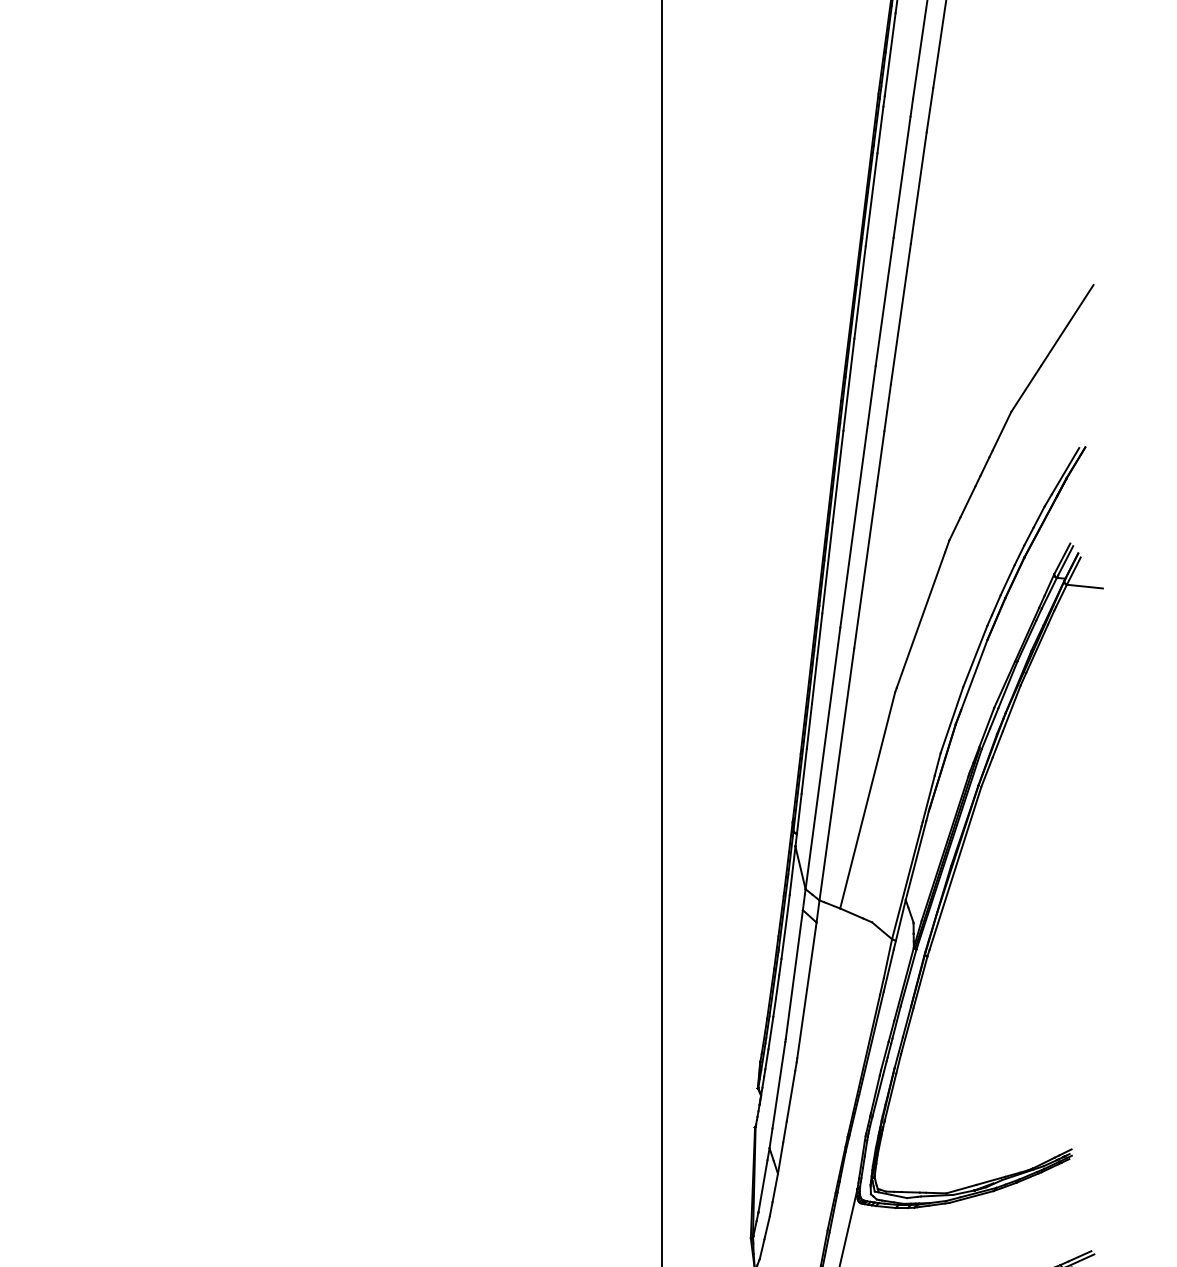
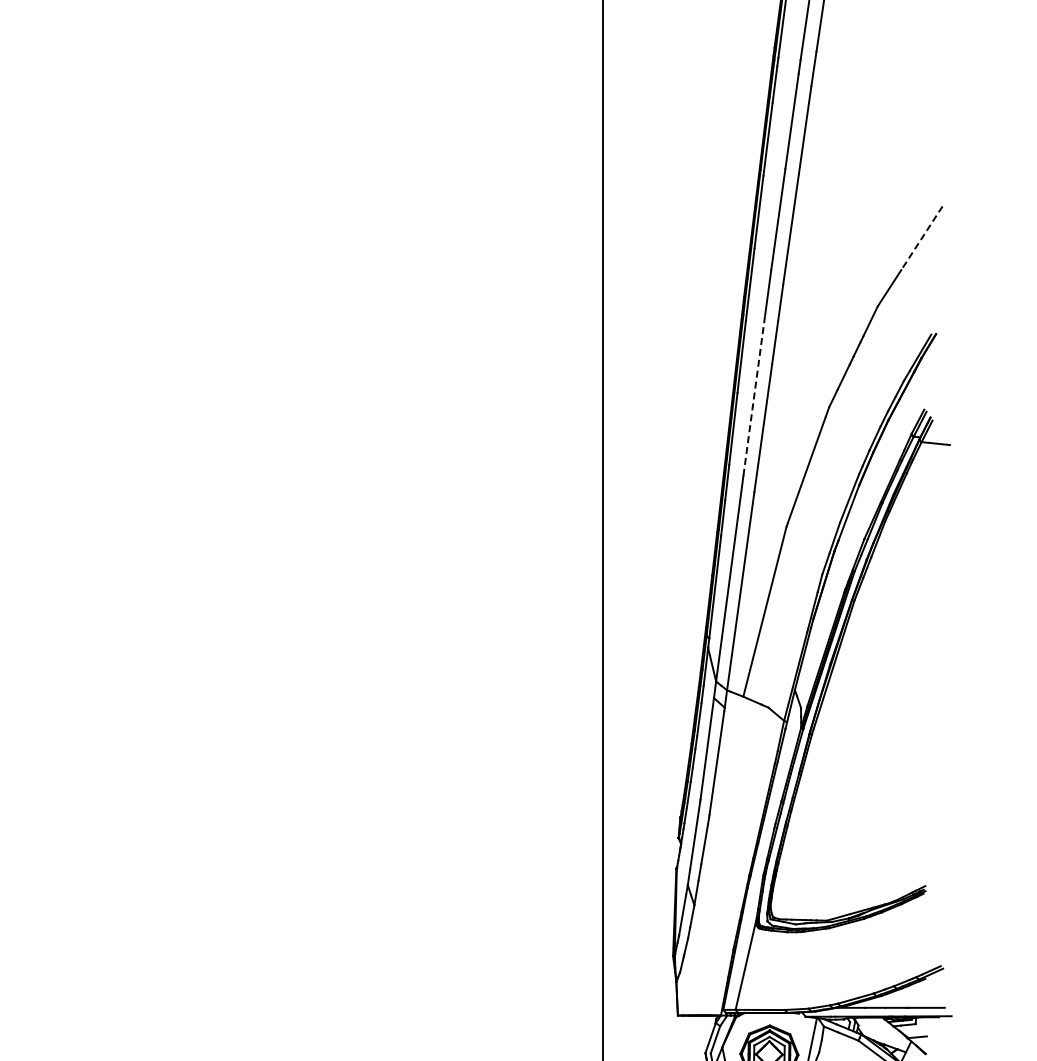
line: (1066, 325) -> (921, 238), solid -> dashed
line: (854, 525) -> (754, 395), solid -> dashed

